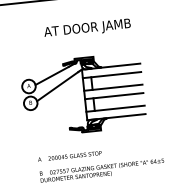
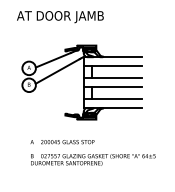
text: (87, 29) -> (60, 17), moved

